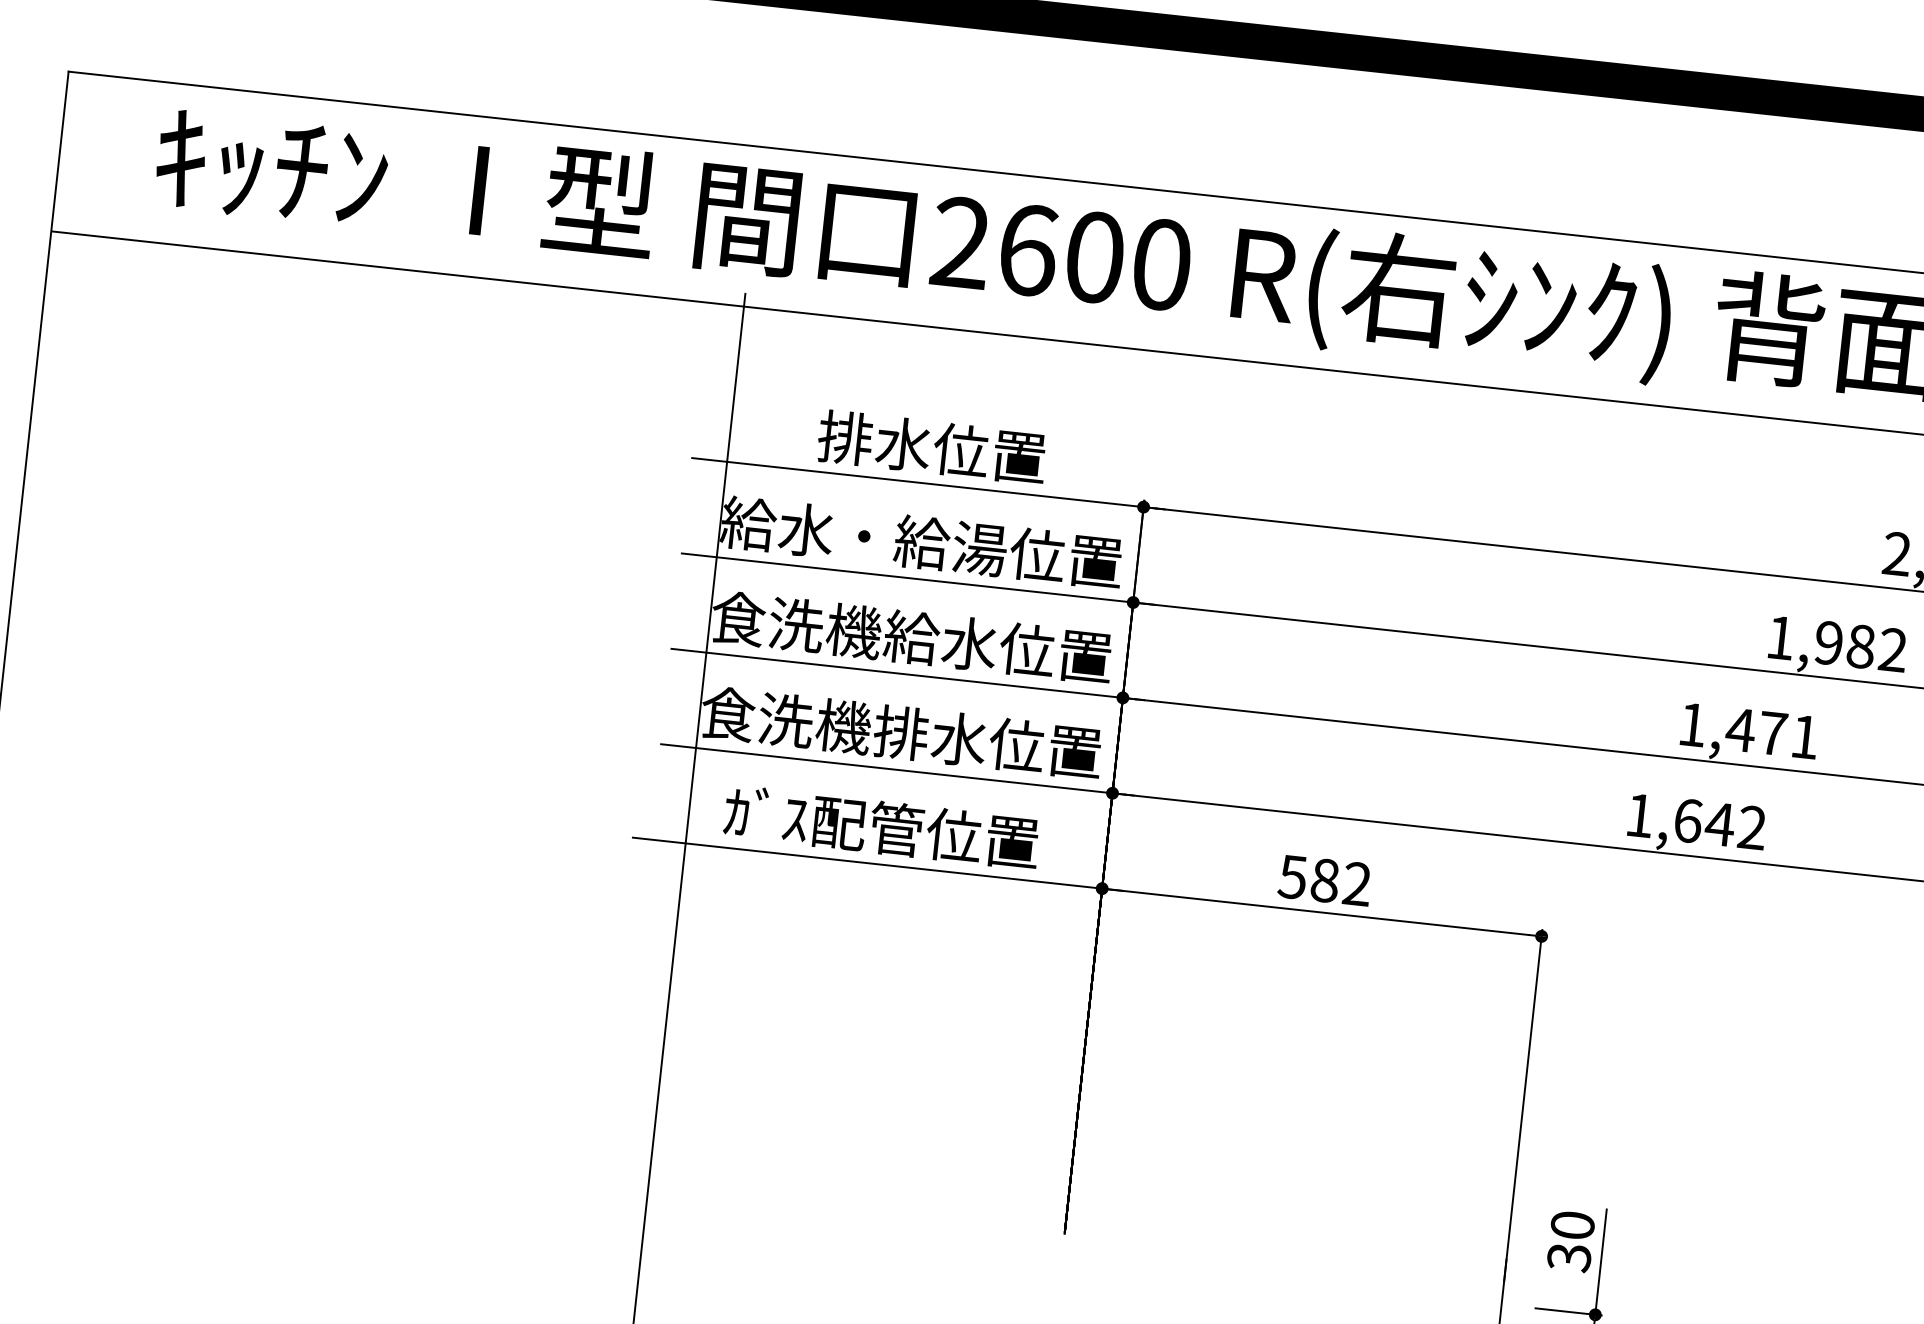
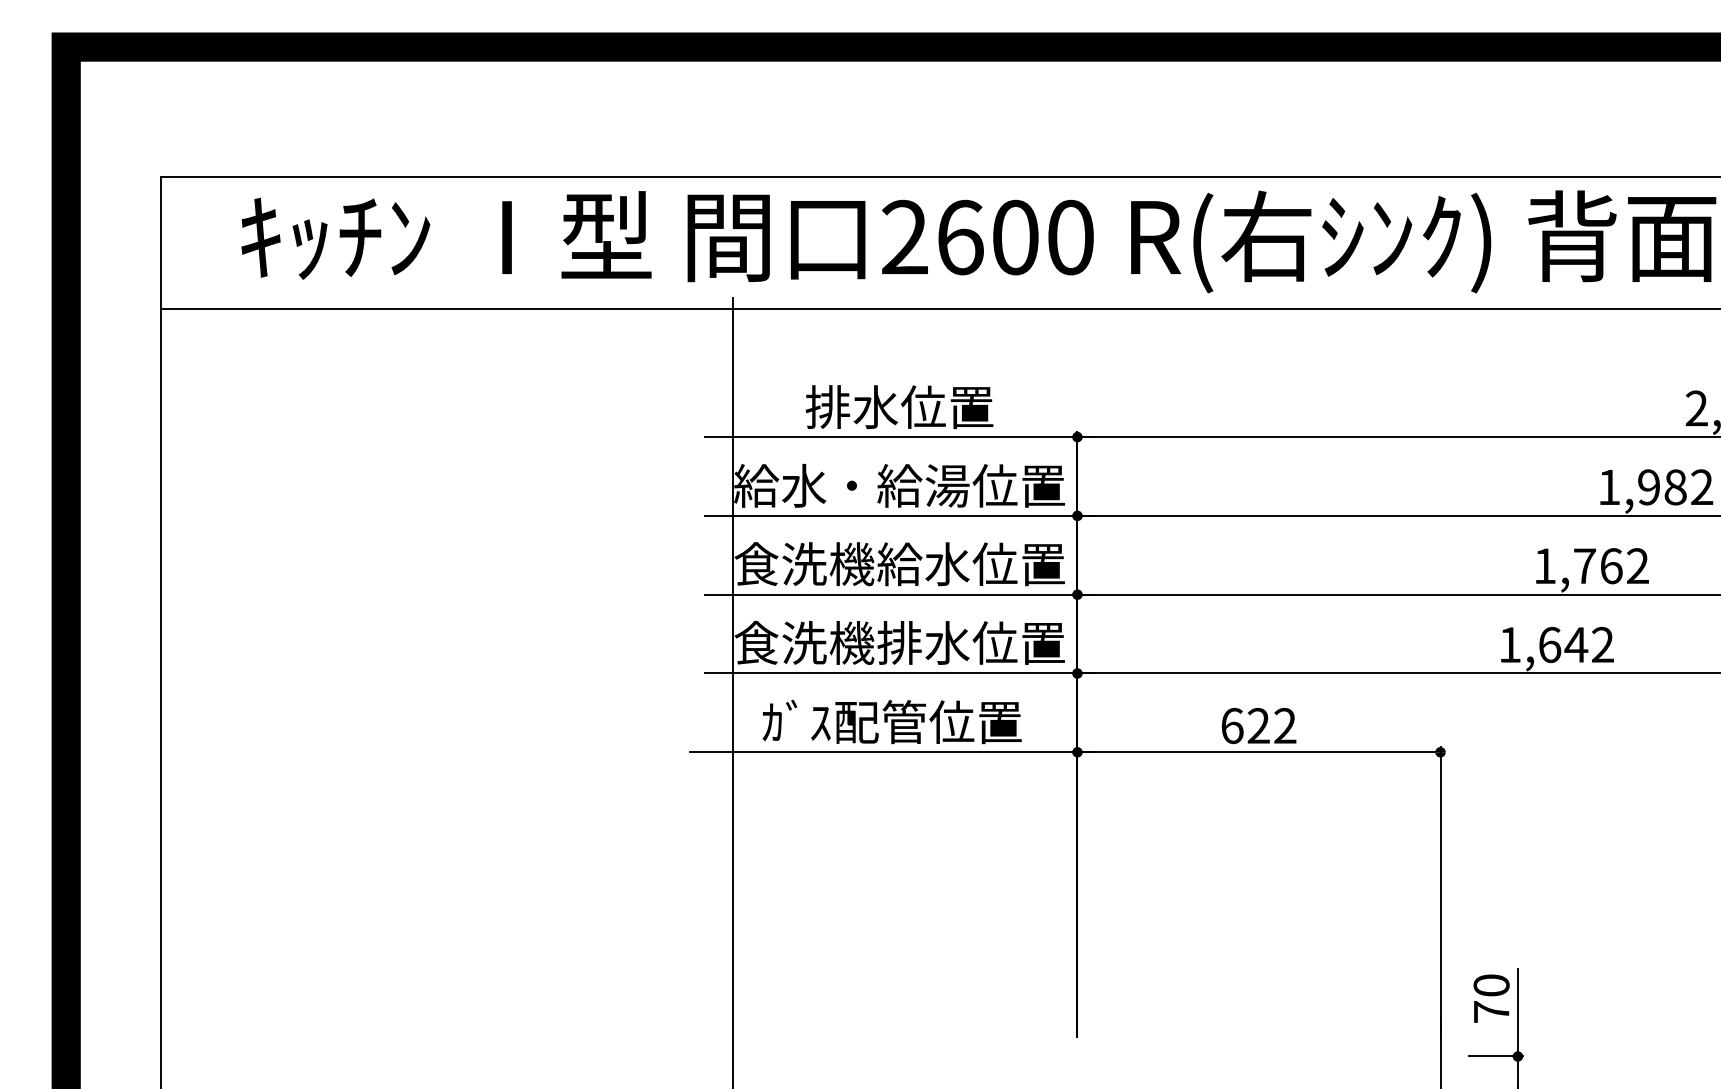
text: (1771, 733) -> (1610, 566), 1,471 -> 1,762
text: (1307, 878) -> (1244, 725), 582 -> 622
text: (1569, 1258) -> (1491, 1012), 30 -> 70

